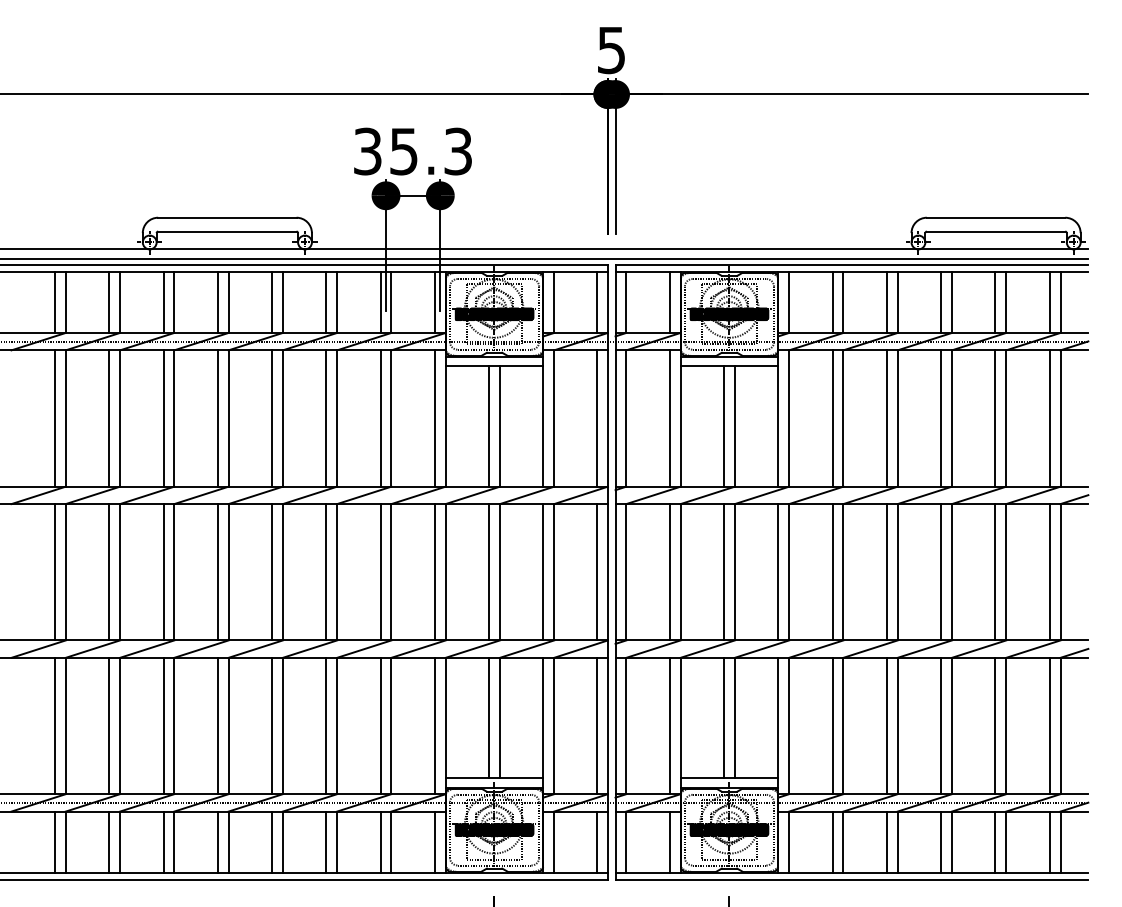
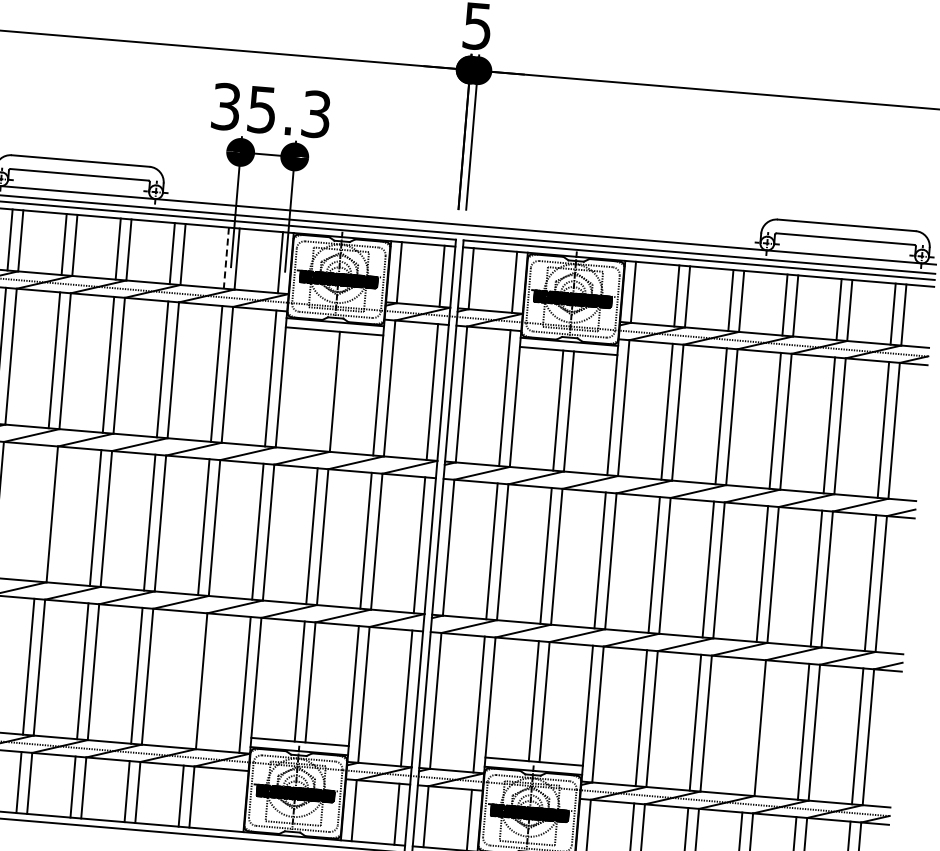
line: (380, 302) -> (226, 258), solid -> dashed
line: (489, 426) -> (324, 391), removed
line: (217, 572) -> (41, 513), removed
line: (380, 725) -> (190, 679), removed
line: (941, 725) -> (749, 726), removed
line: (434, 841) -> (234, 799), removed

